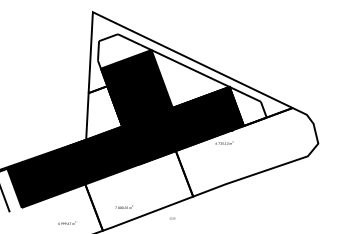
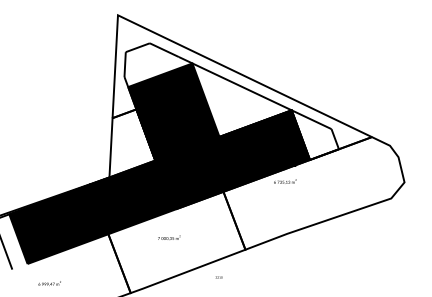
text: (123, 206) -> (168, 236), moved
text: (66, 222) -> (48, 282), moved

